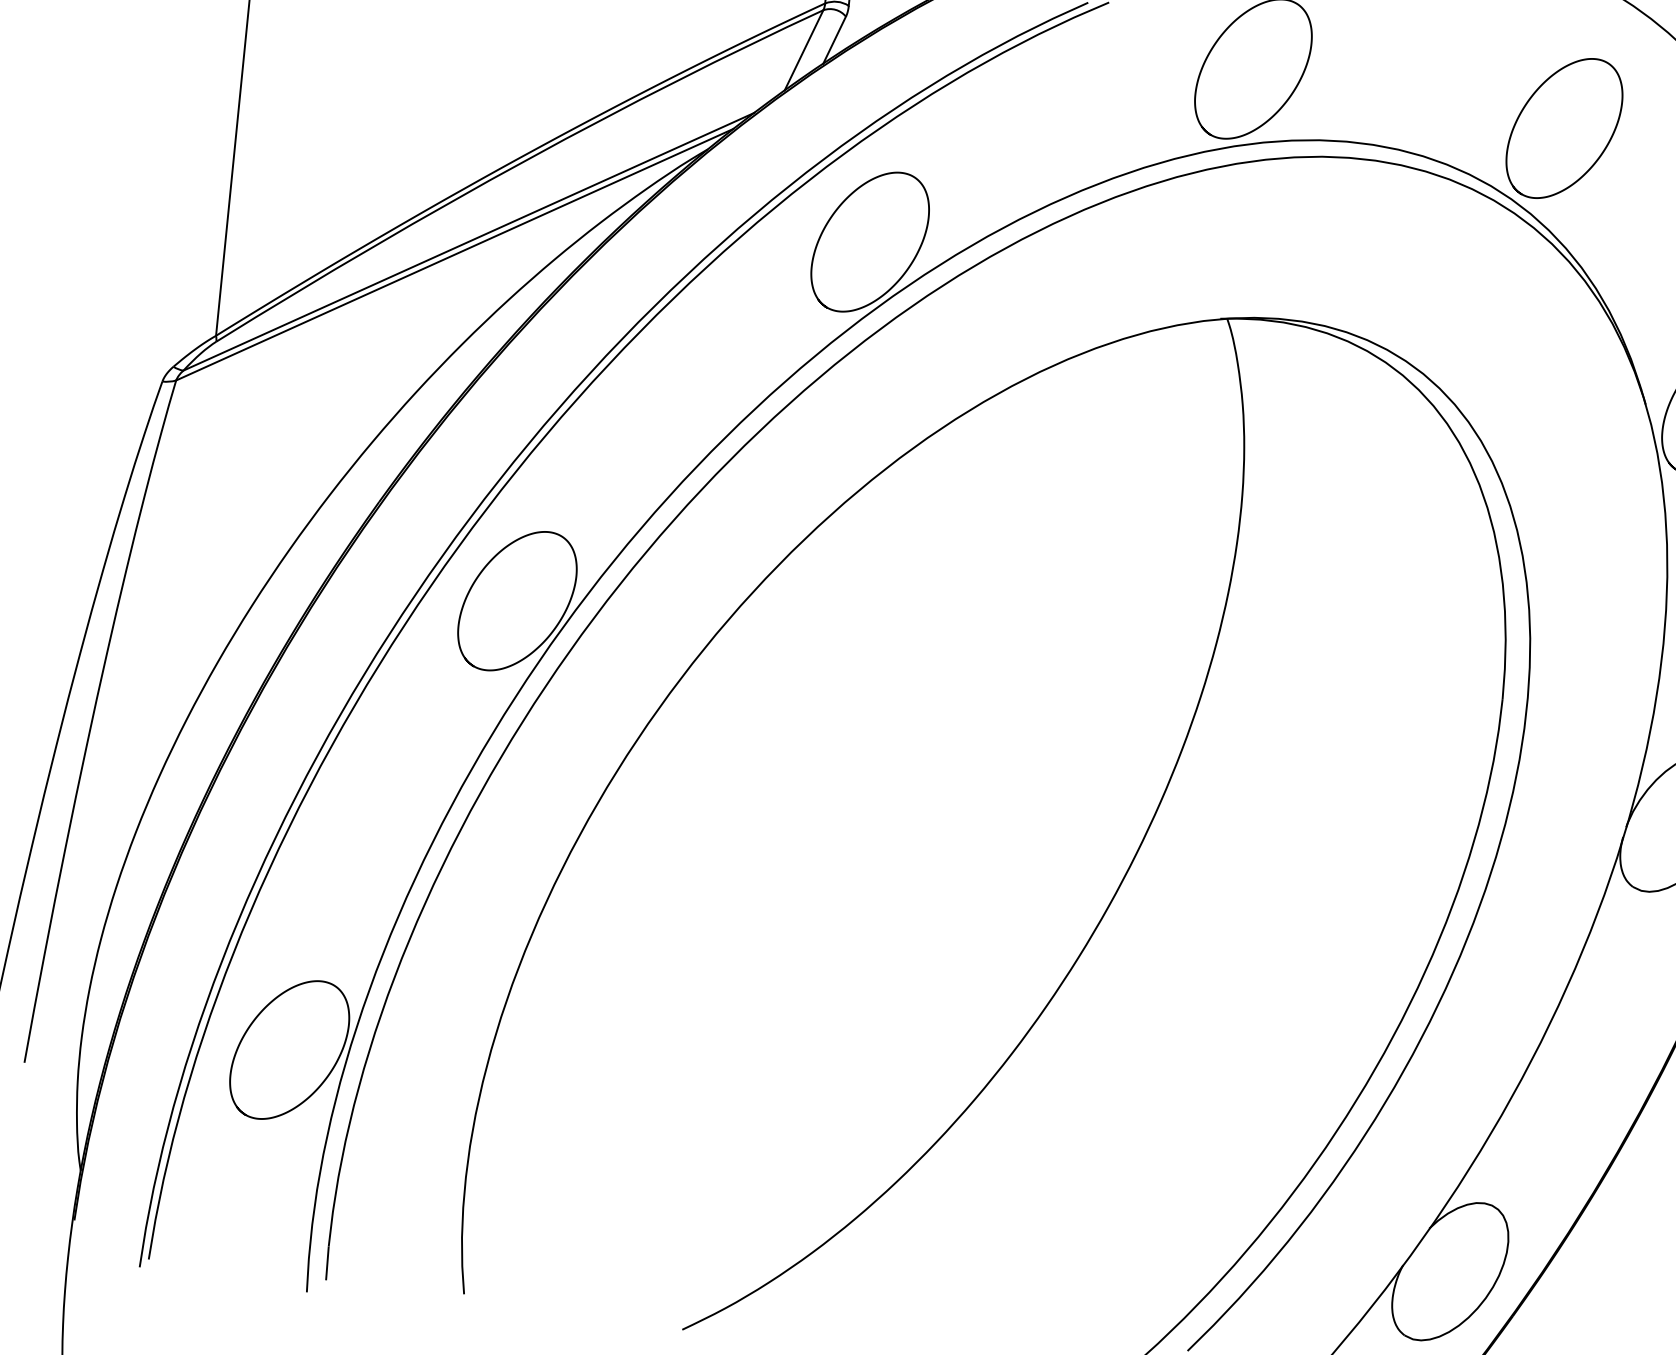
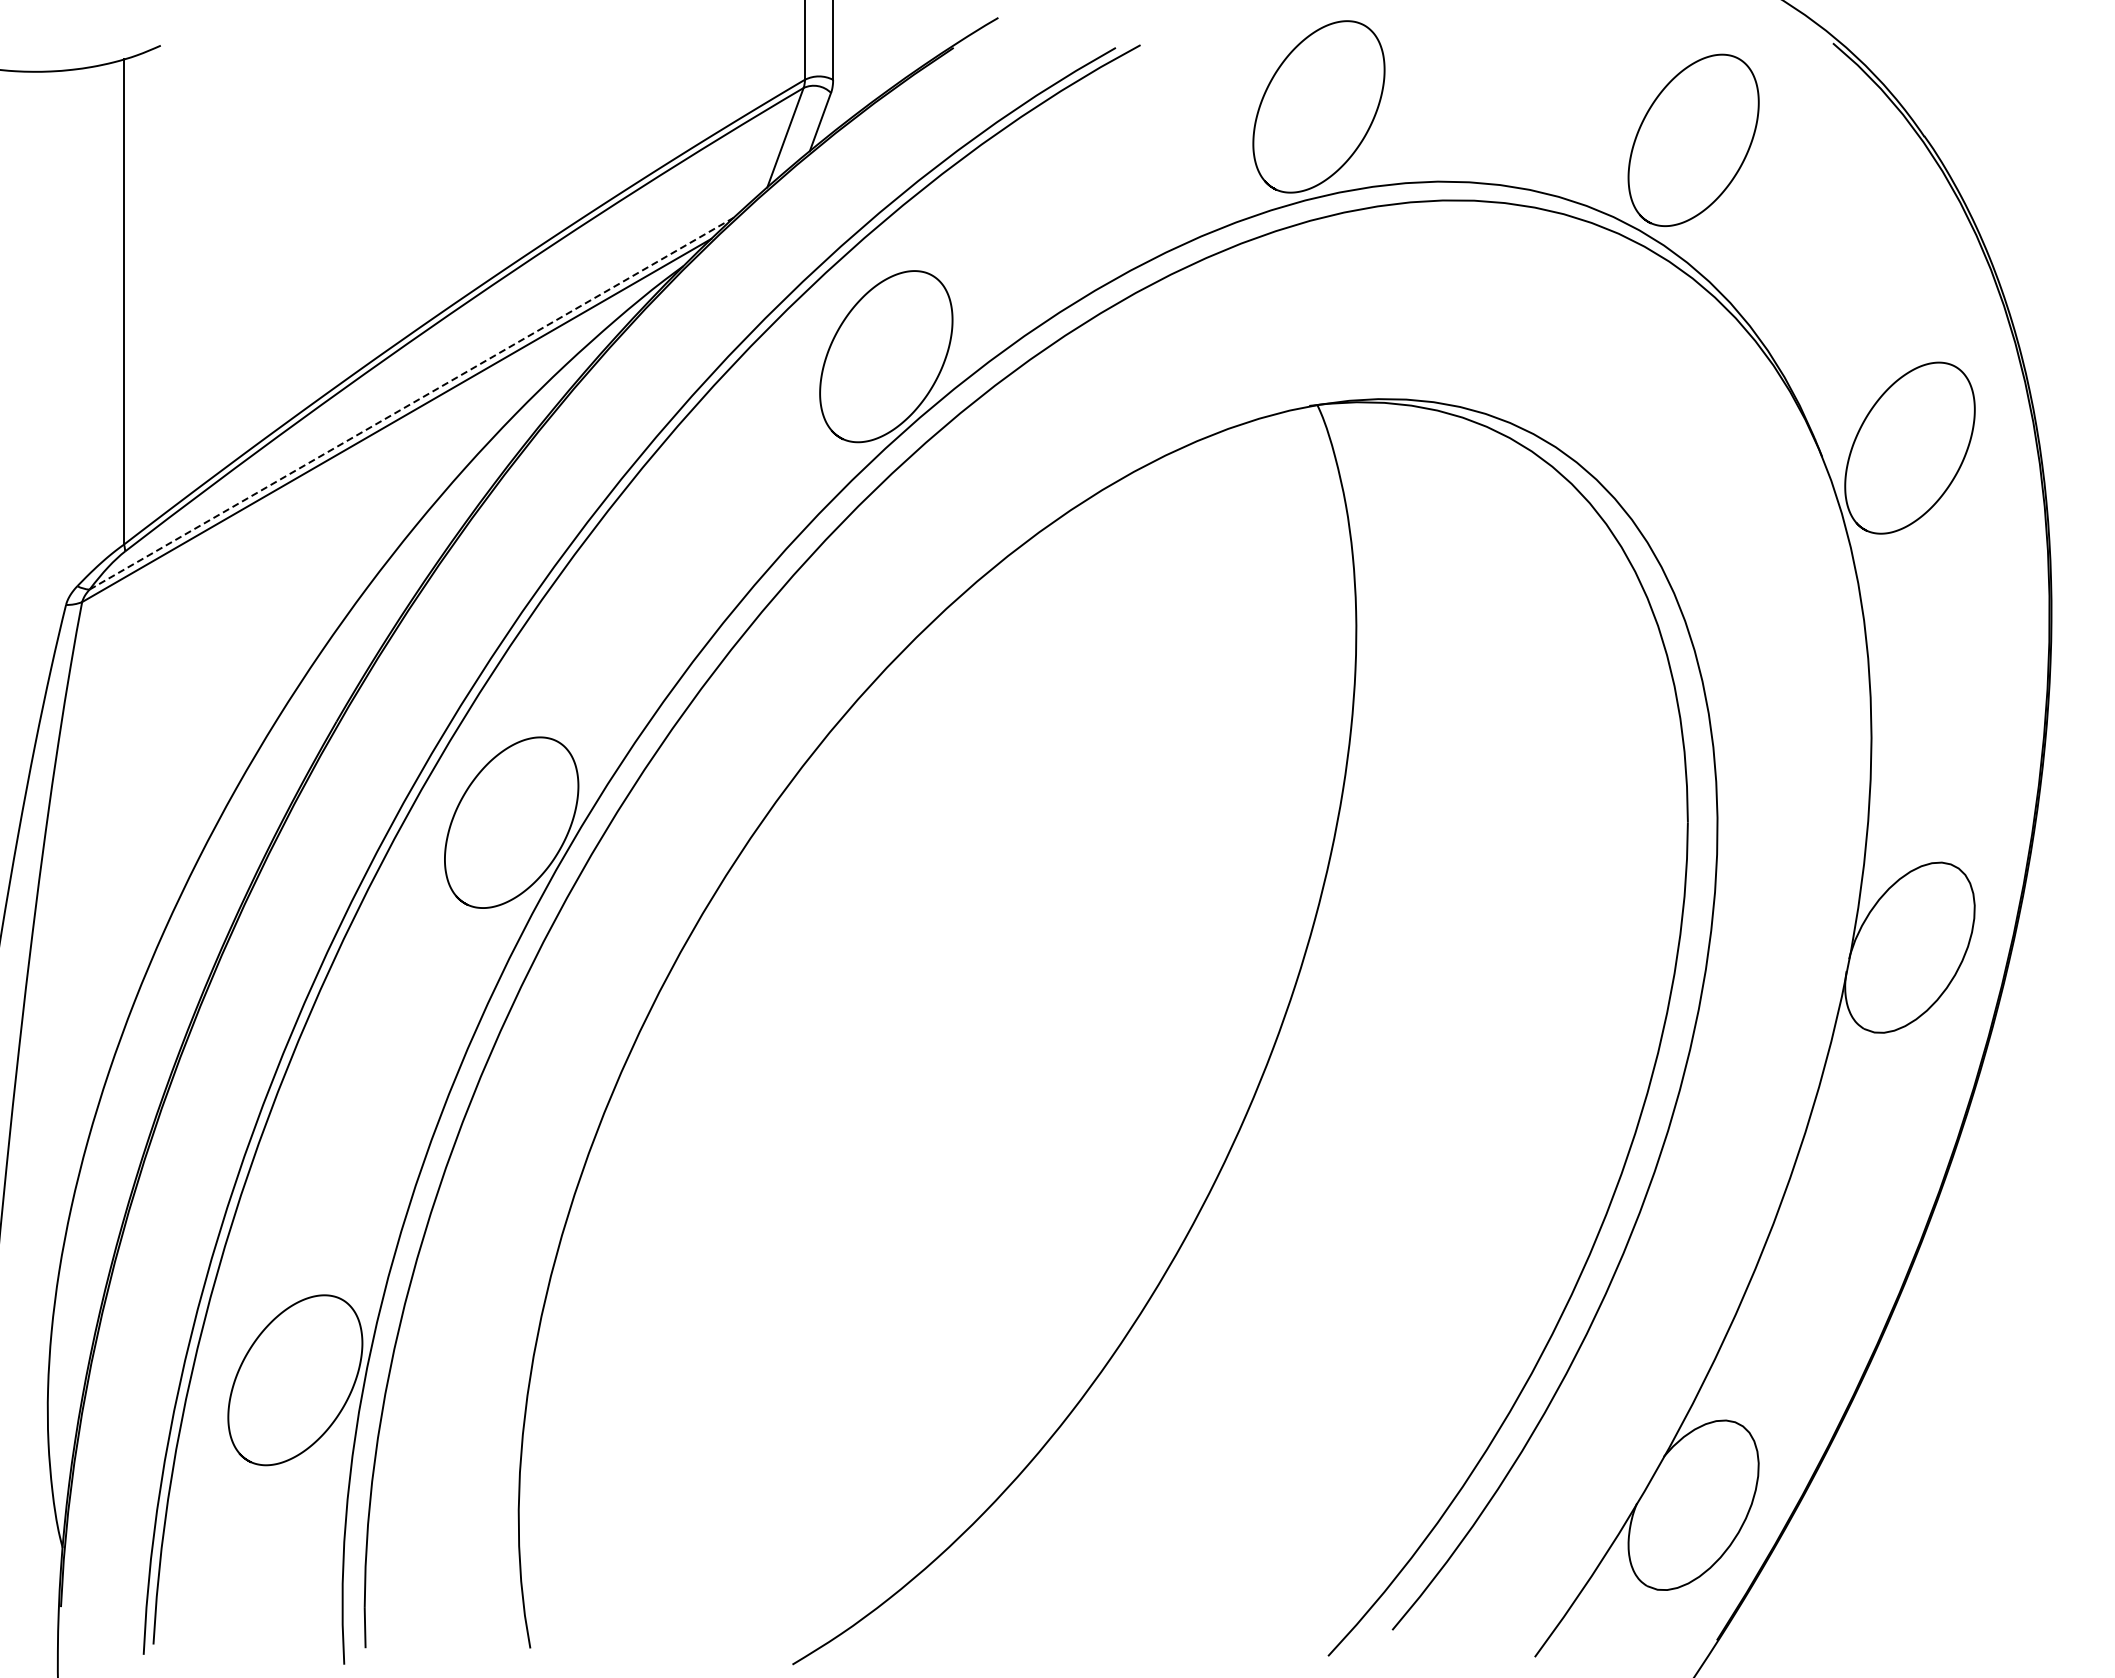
line: (469, 241) -> (412, 403), solid -> dashed

